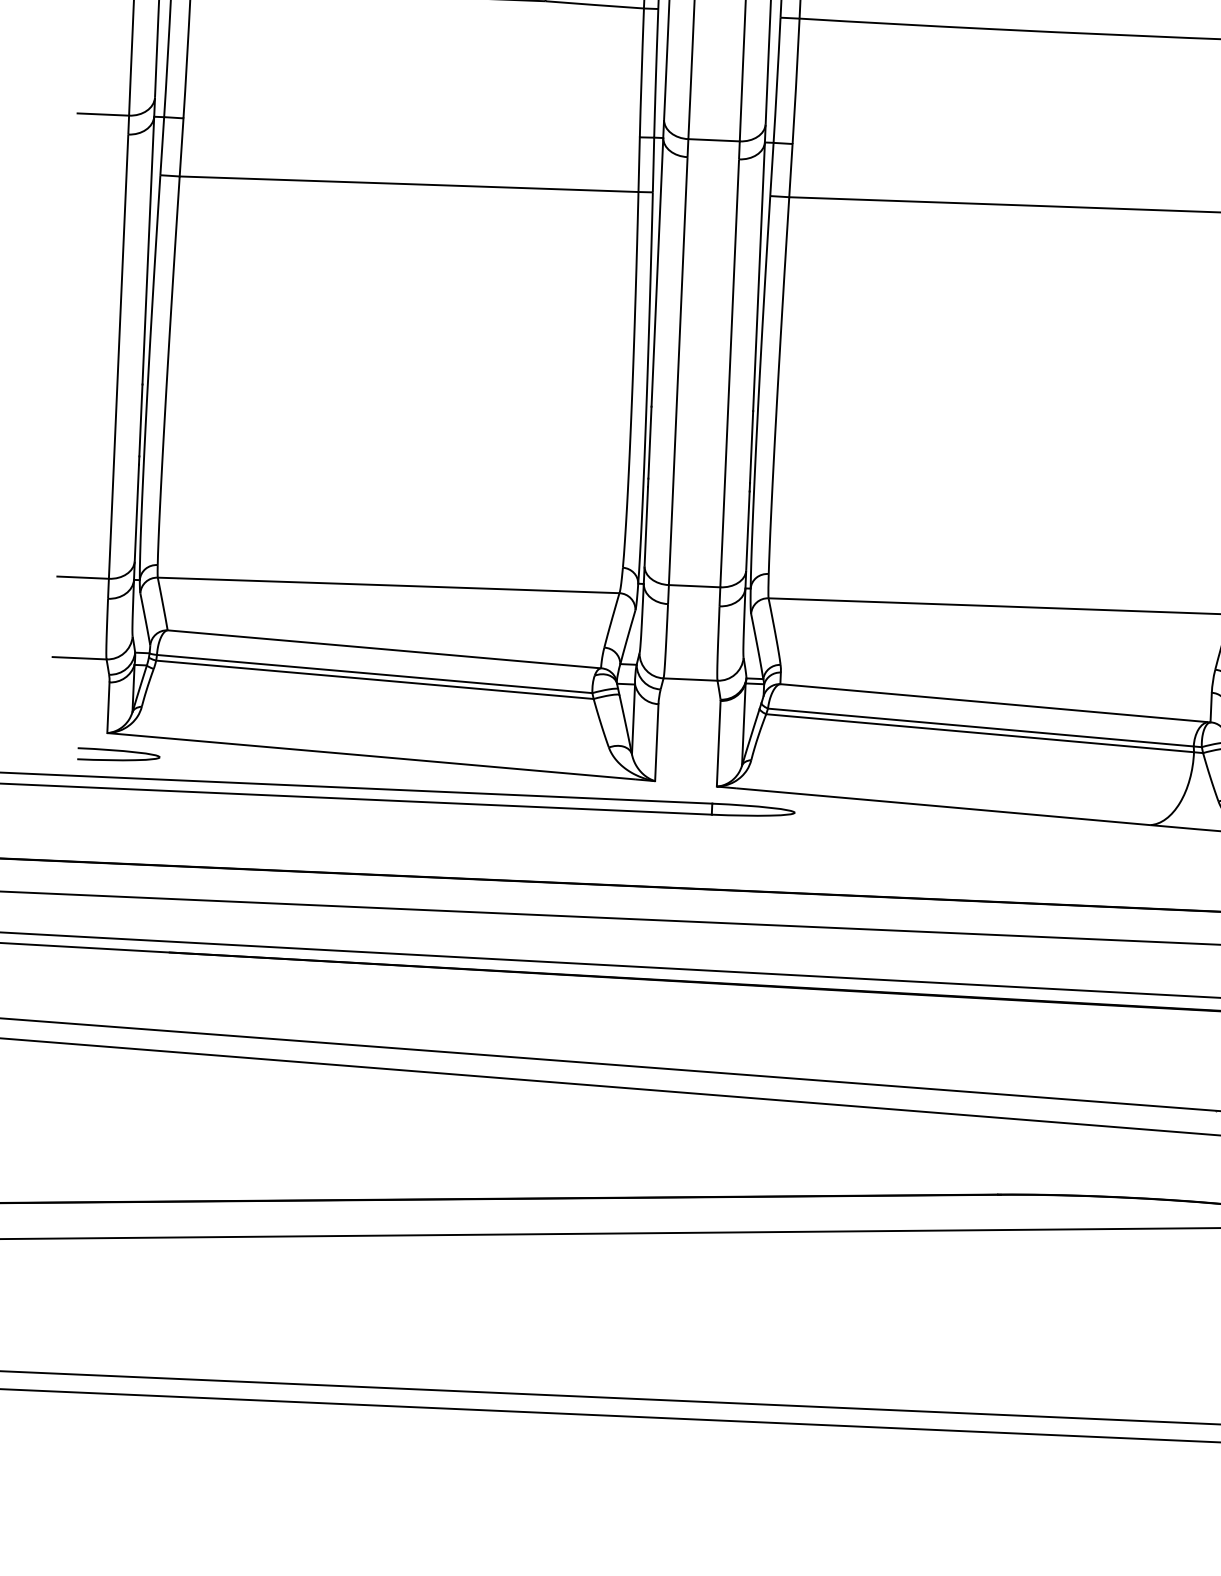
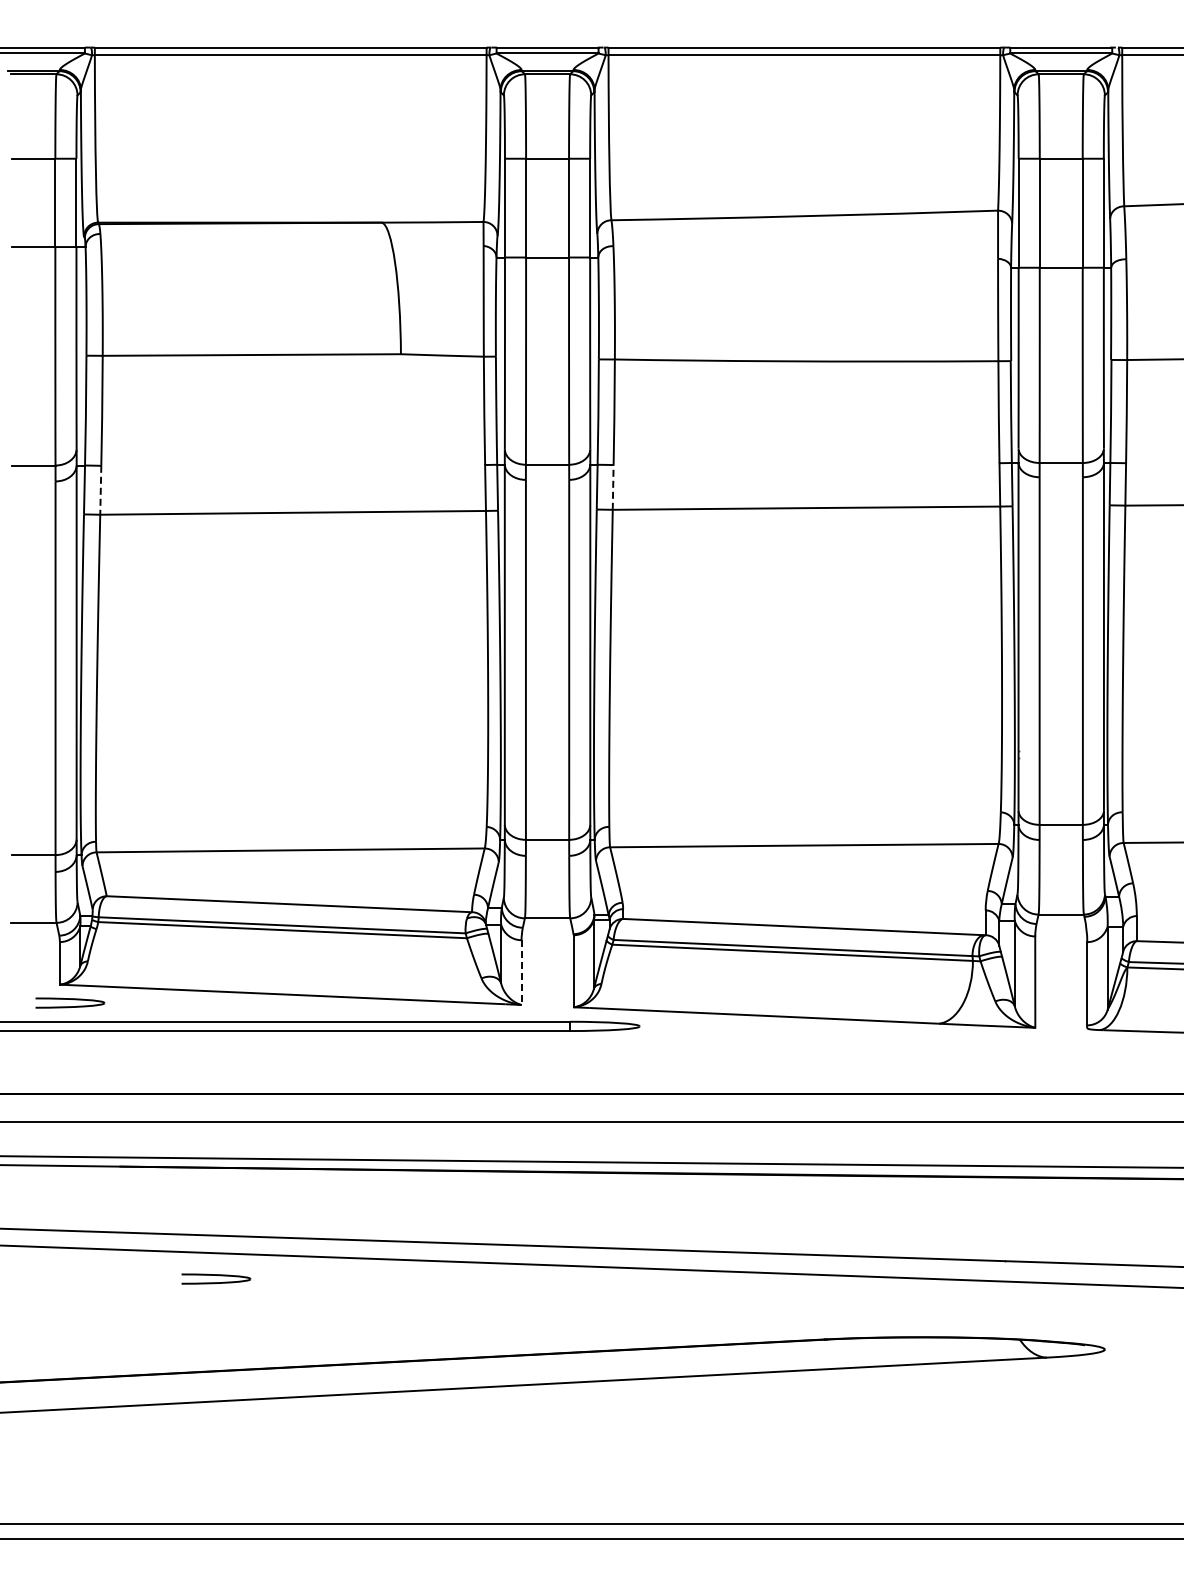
line: (181, 147) -> (100, 490), solid -> dashed
line: (791, 169) -> (613, 486), solid -> dashed
line: (656, 743) -> (521, 973), solid -> dashed
part: (278, 1090) -> (216, 1278), added

